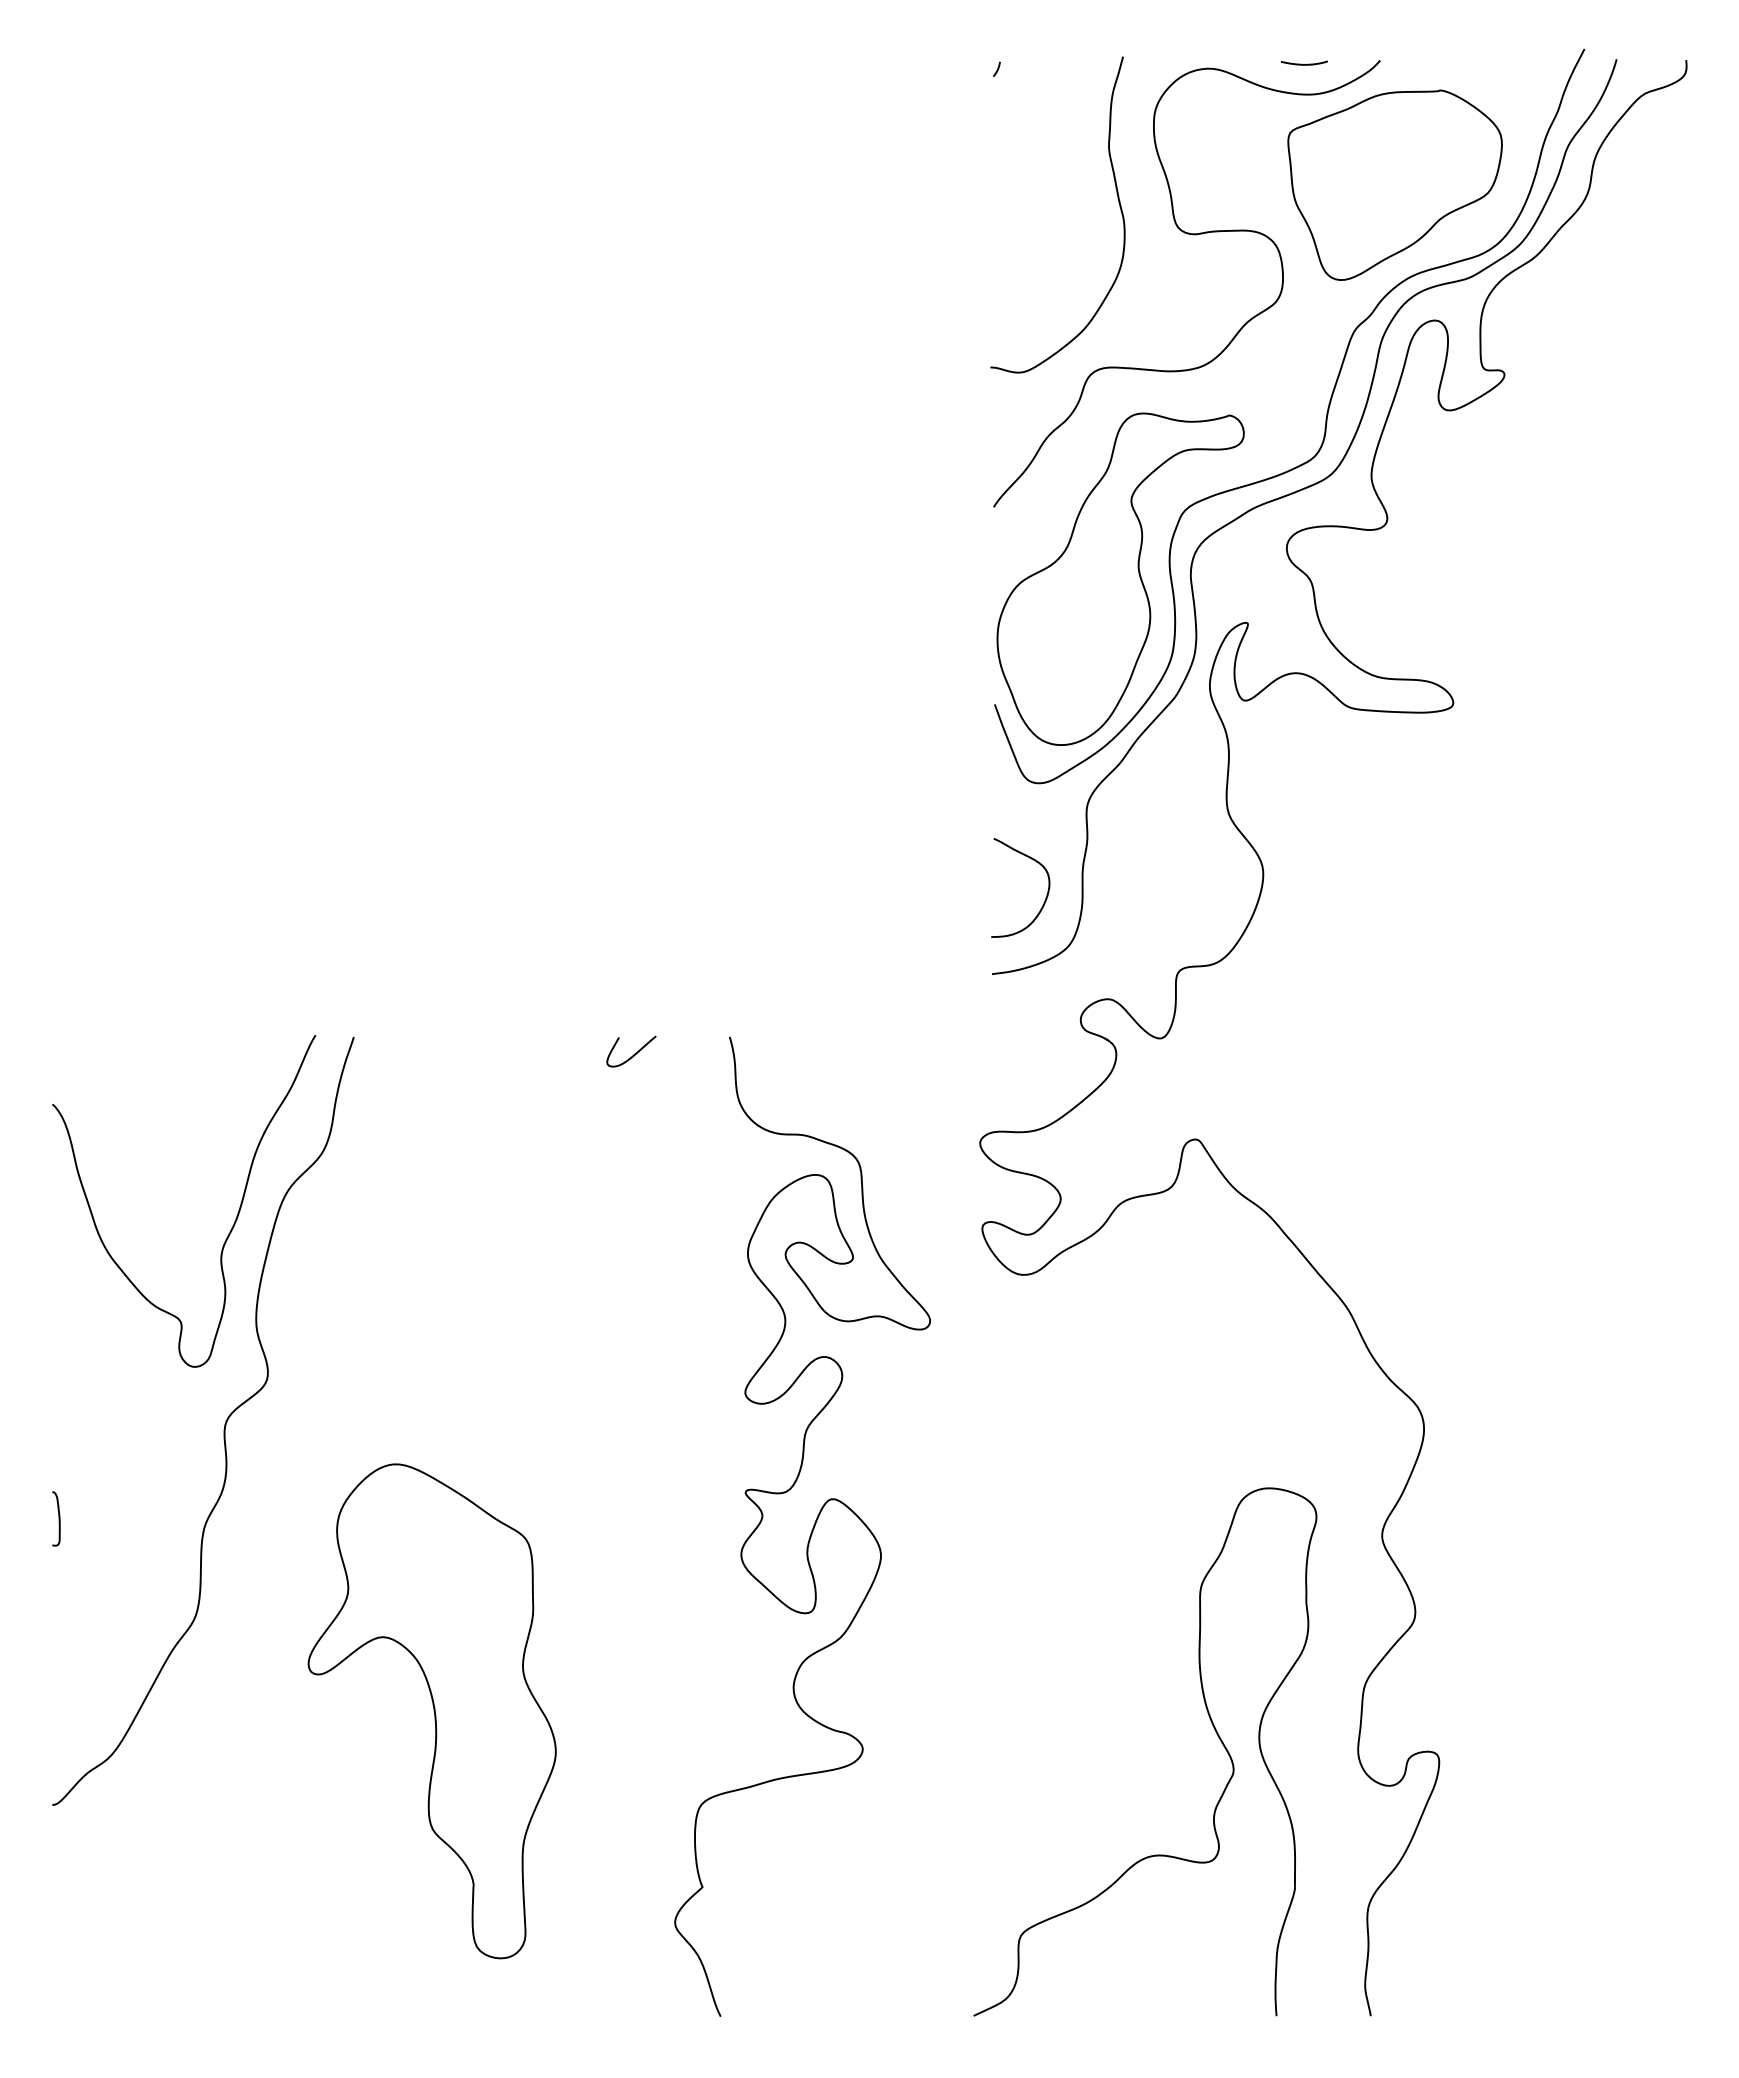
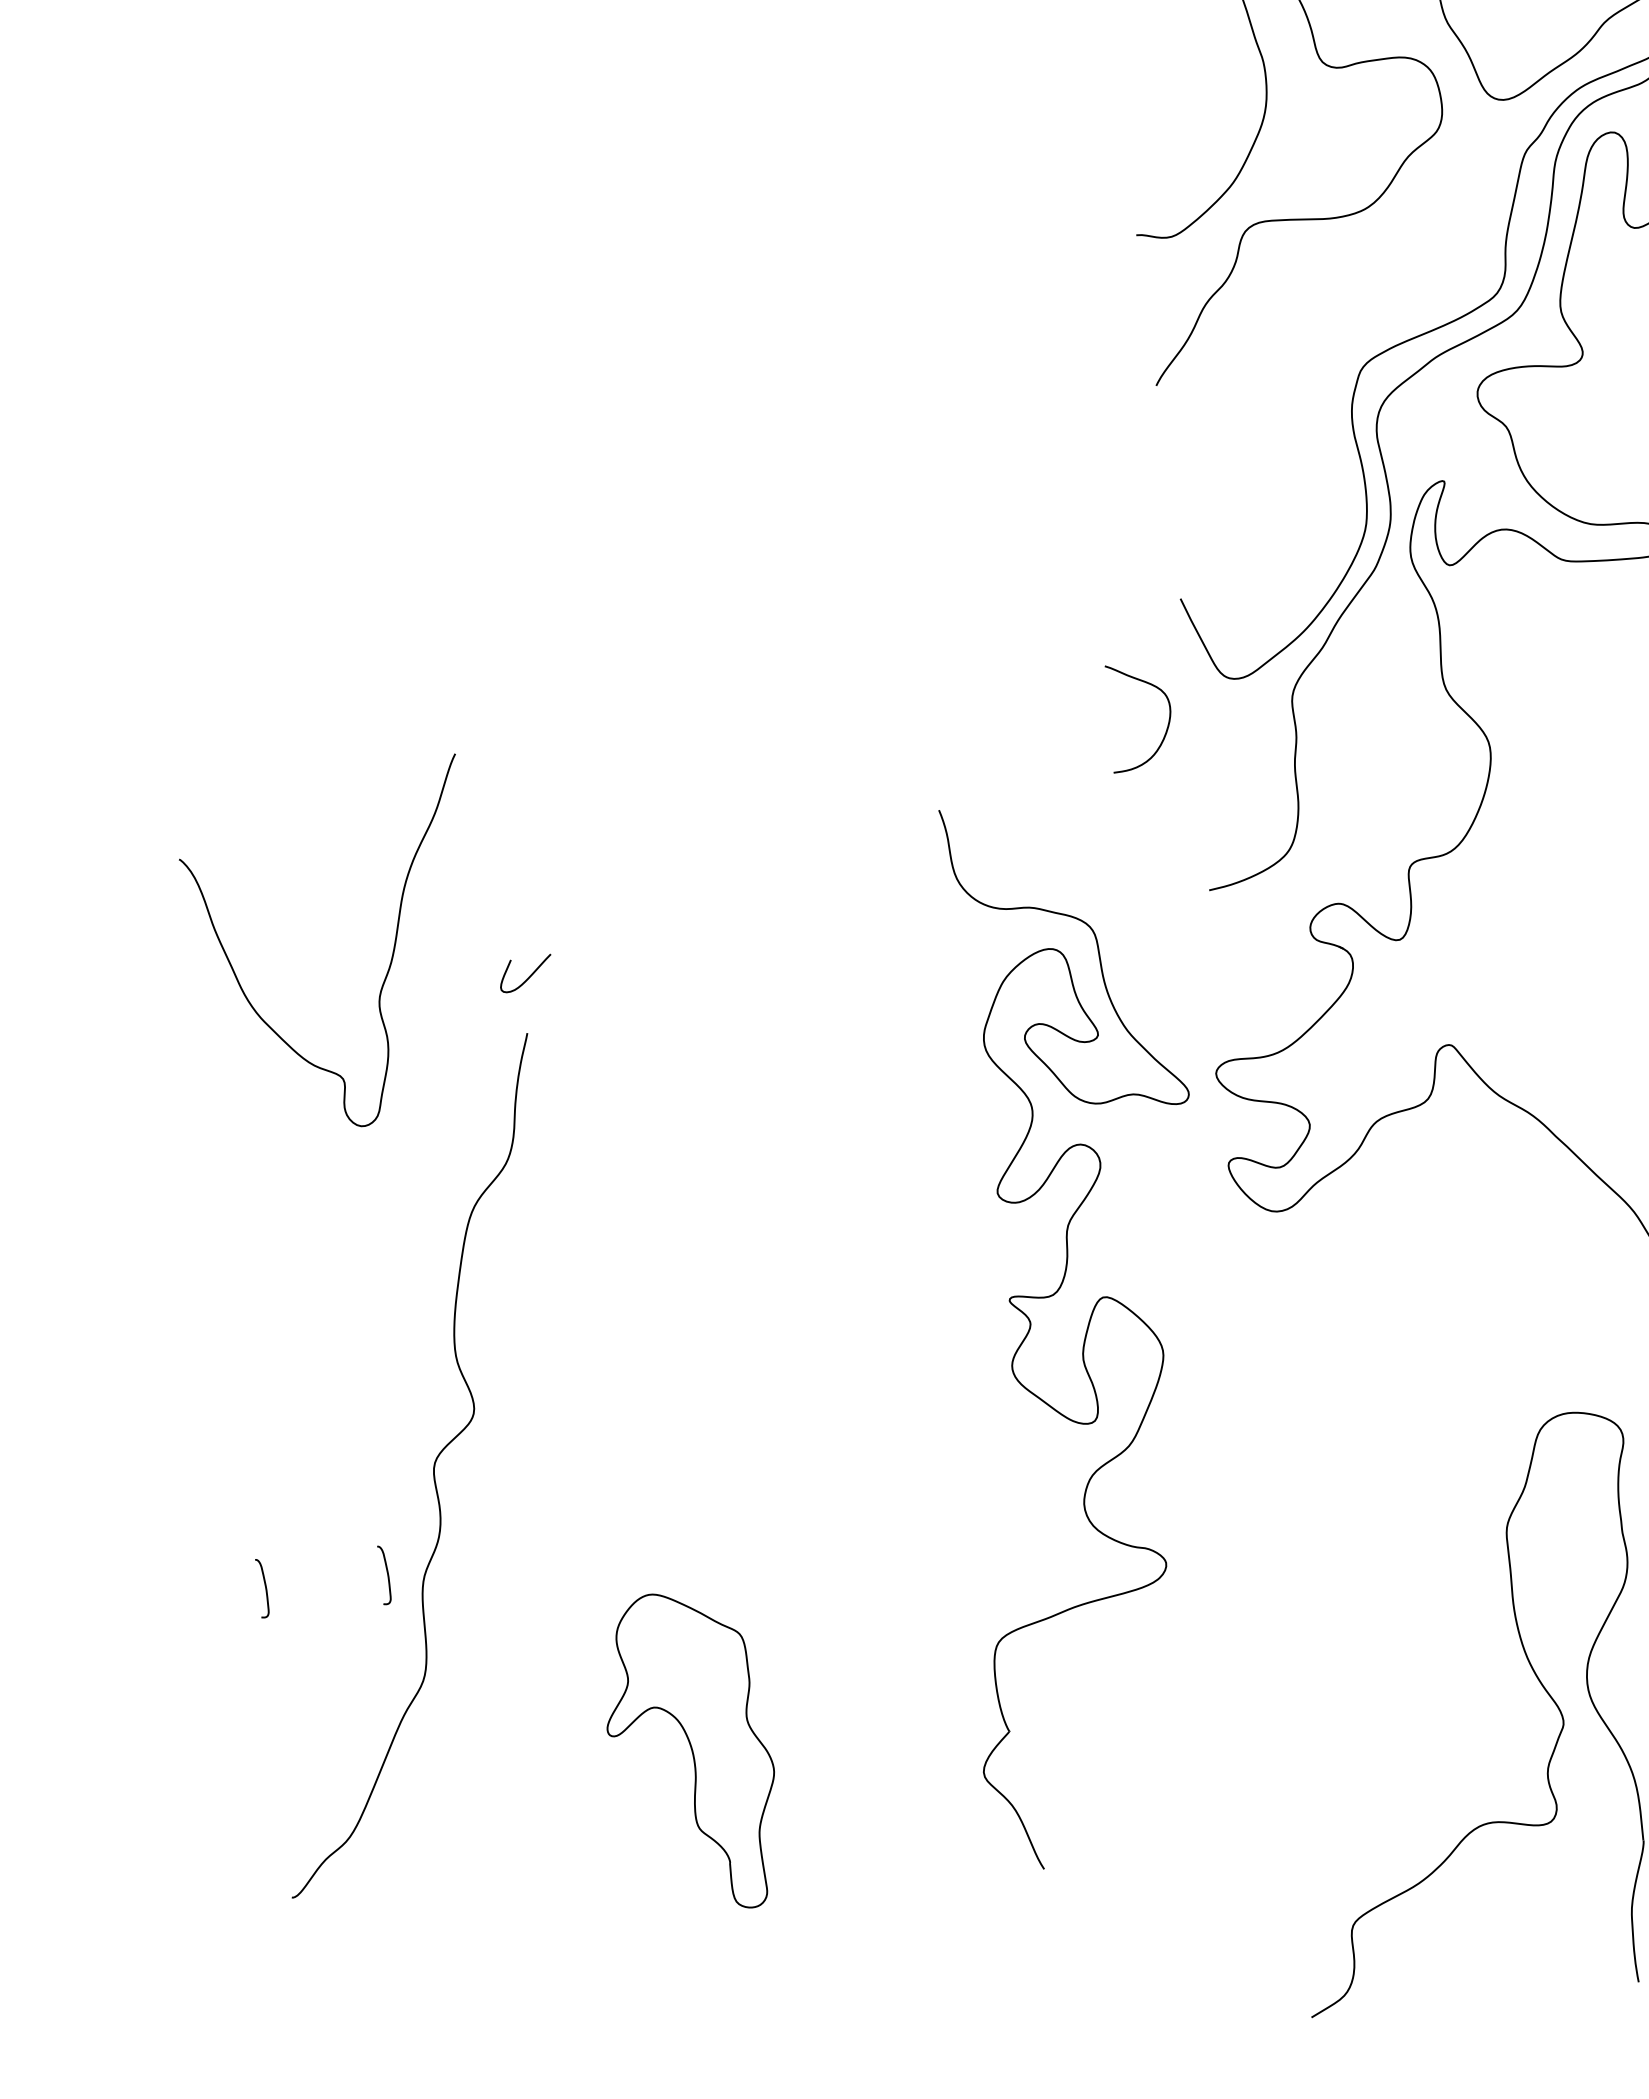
part: (1120, 578) -> (1301, 447), removed
curve: (1046, 894) -> (1168, 720), moved
curve: (634, 1053) -> (529, 975), moved
curve: (232, 1225) -> (387, 969), moved
curve: (171, 1518) -> (386, 1574), added
part: (811, 1530) -> (1085, 1333), moved
part: (431, 1711) -> (690, 1752), size x0.6

